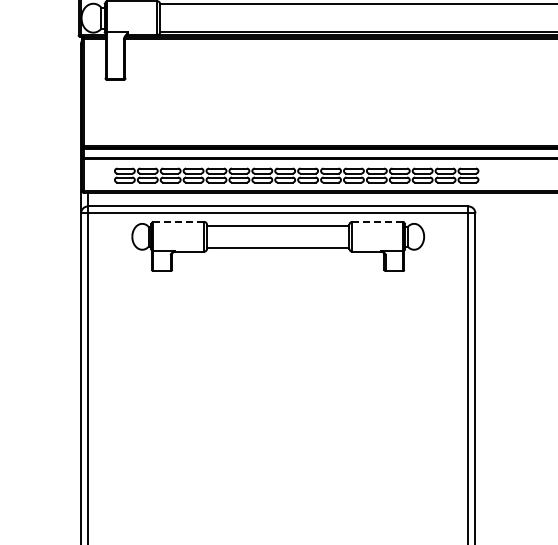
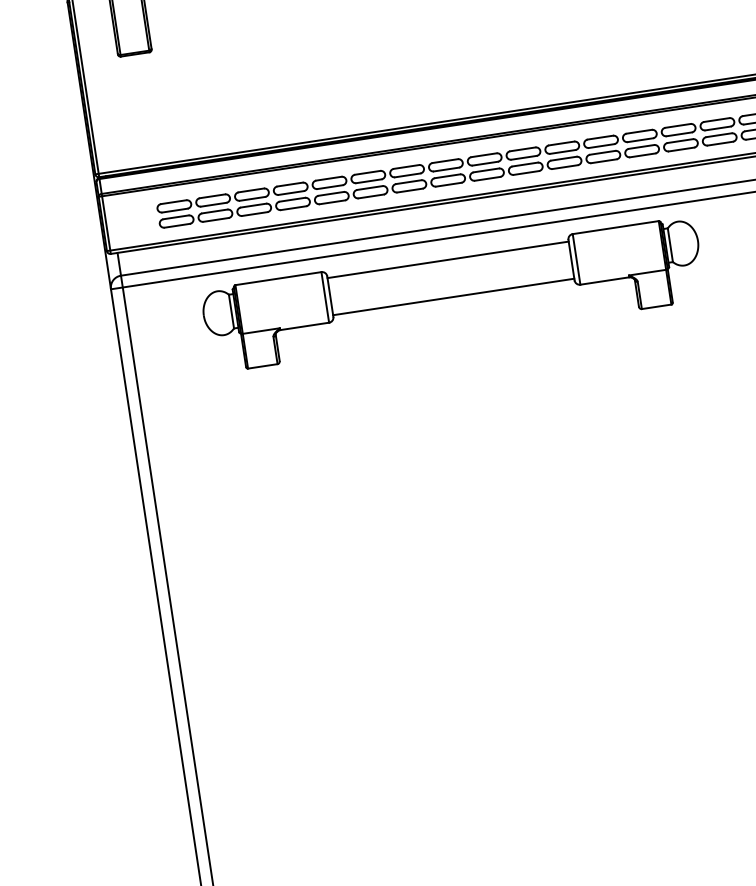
line: (179, 221) -> (279, 277), dashed -> solid
line: (378, 221) -> (616, 226), dashed -> solid

